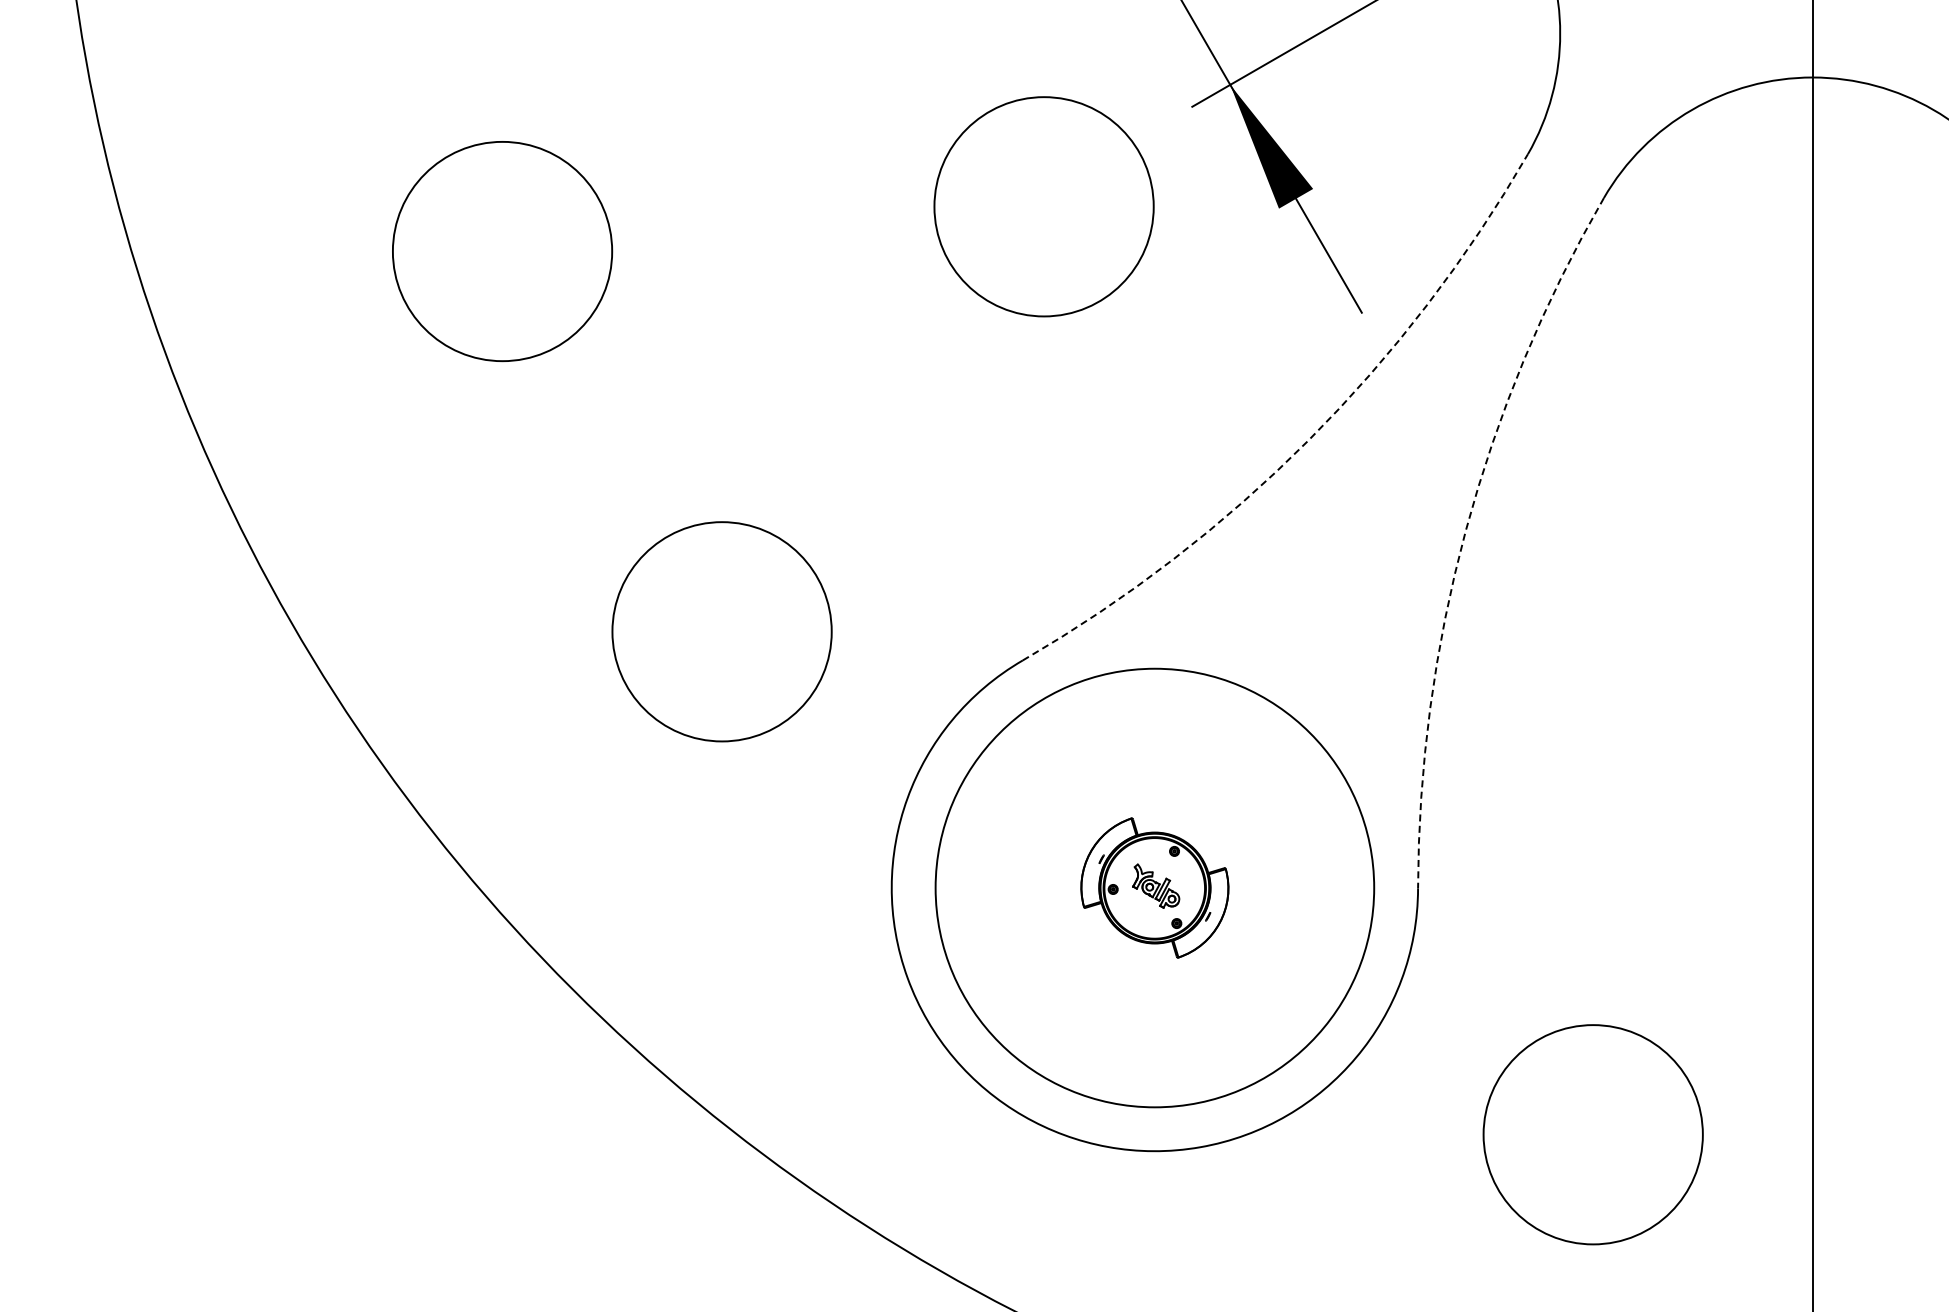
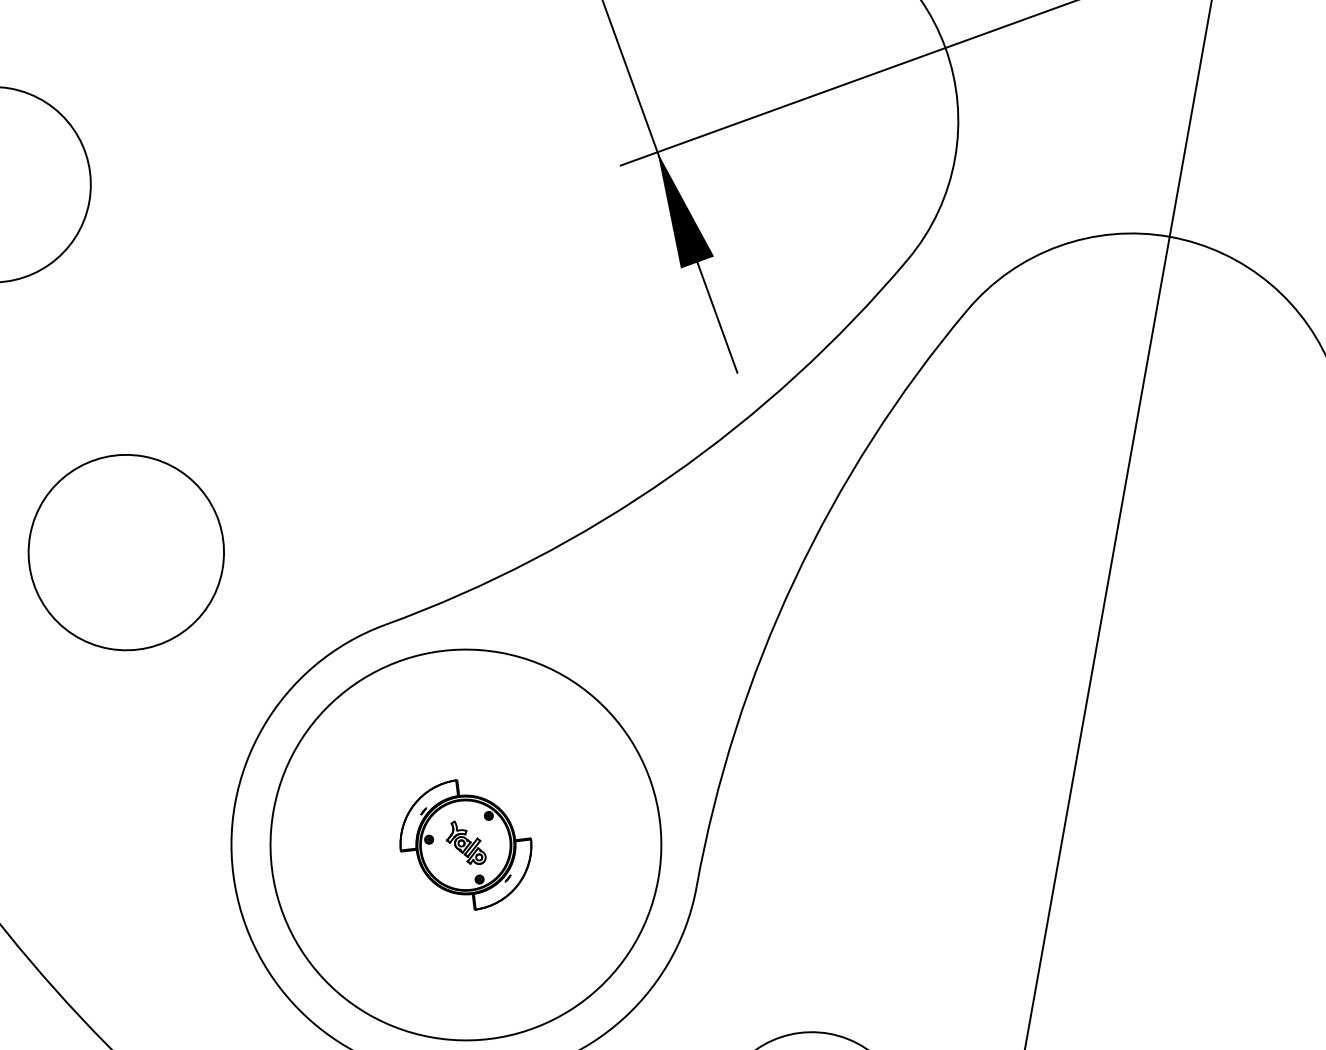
circle: (1043, 206) -> (474, 229), removed
arc: (1308, 440) -> (670, 476), dashed -> solid
arc: (1465, 531) -> (794, 580), dashed -> solid

